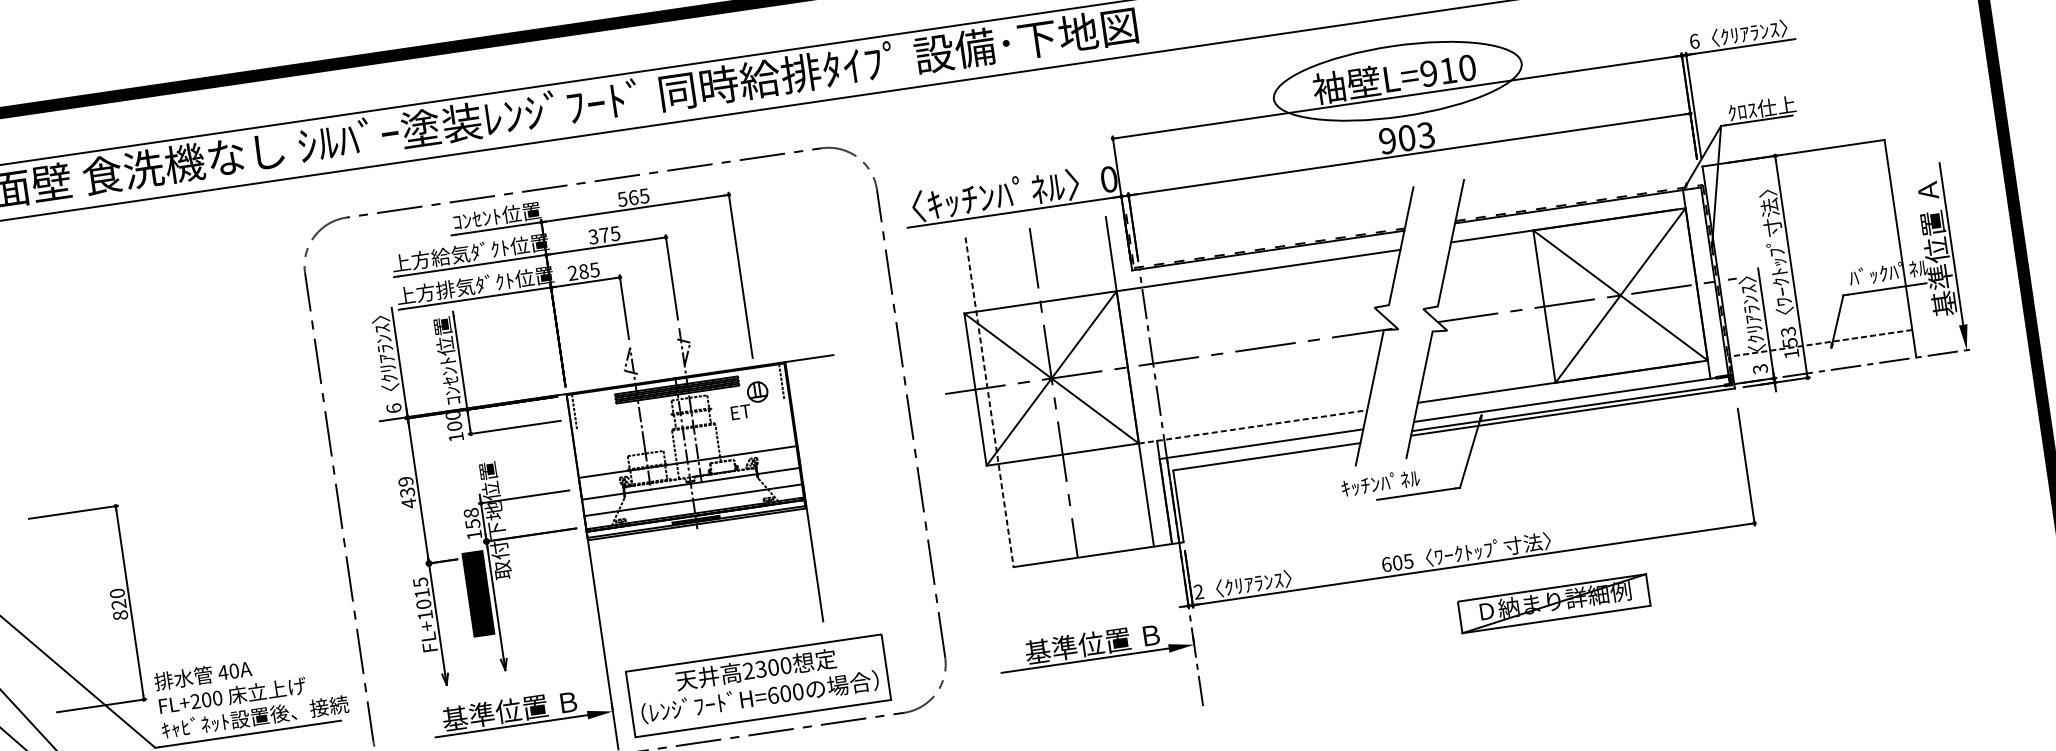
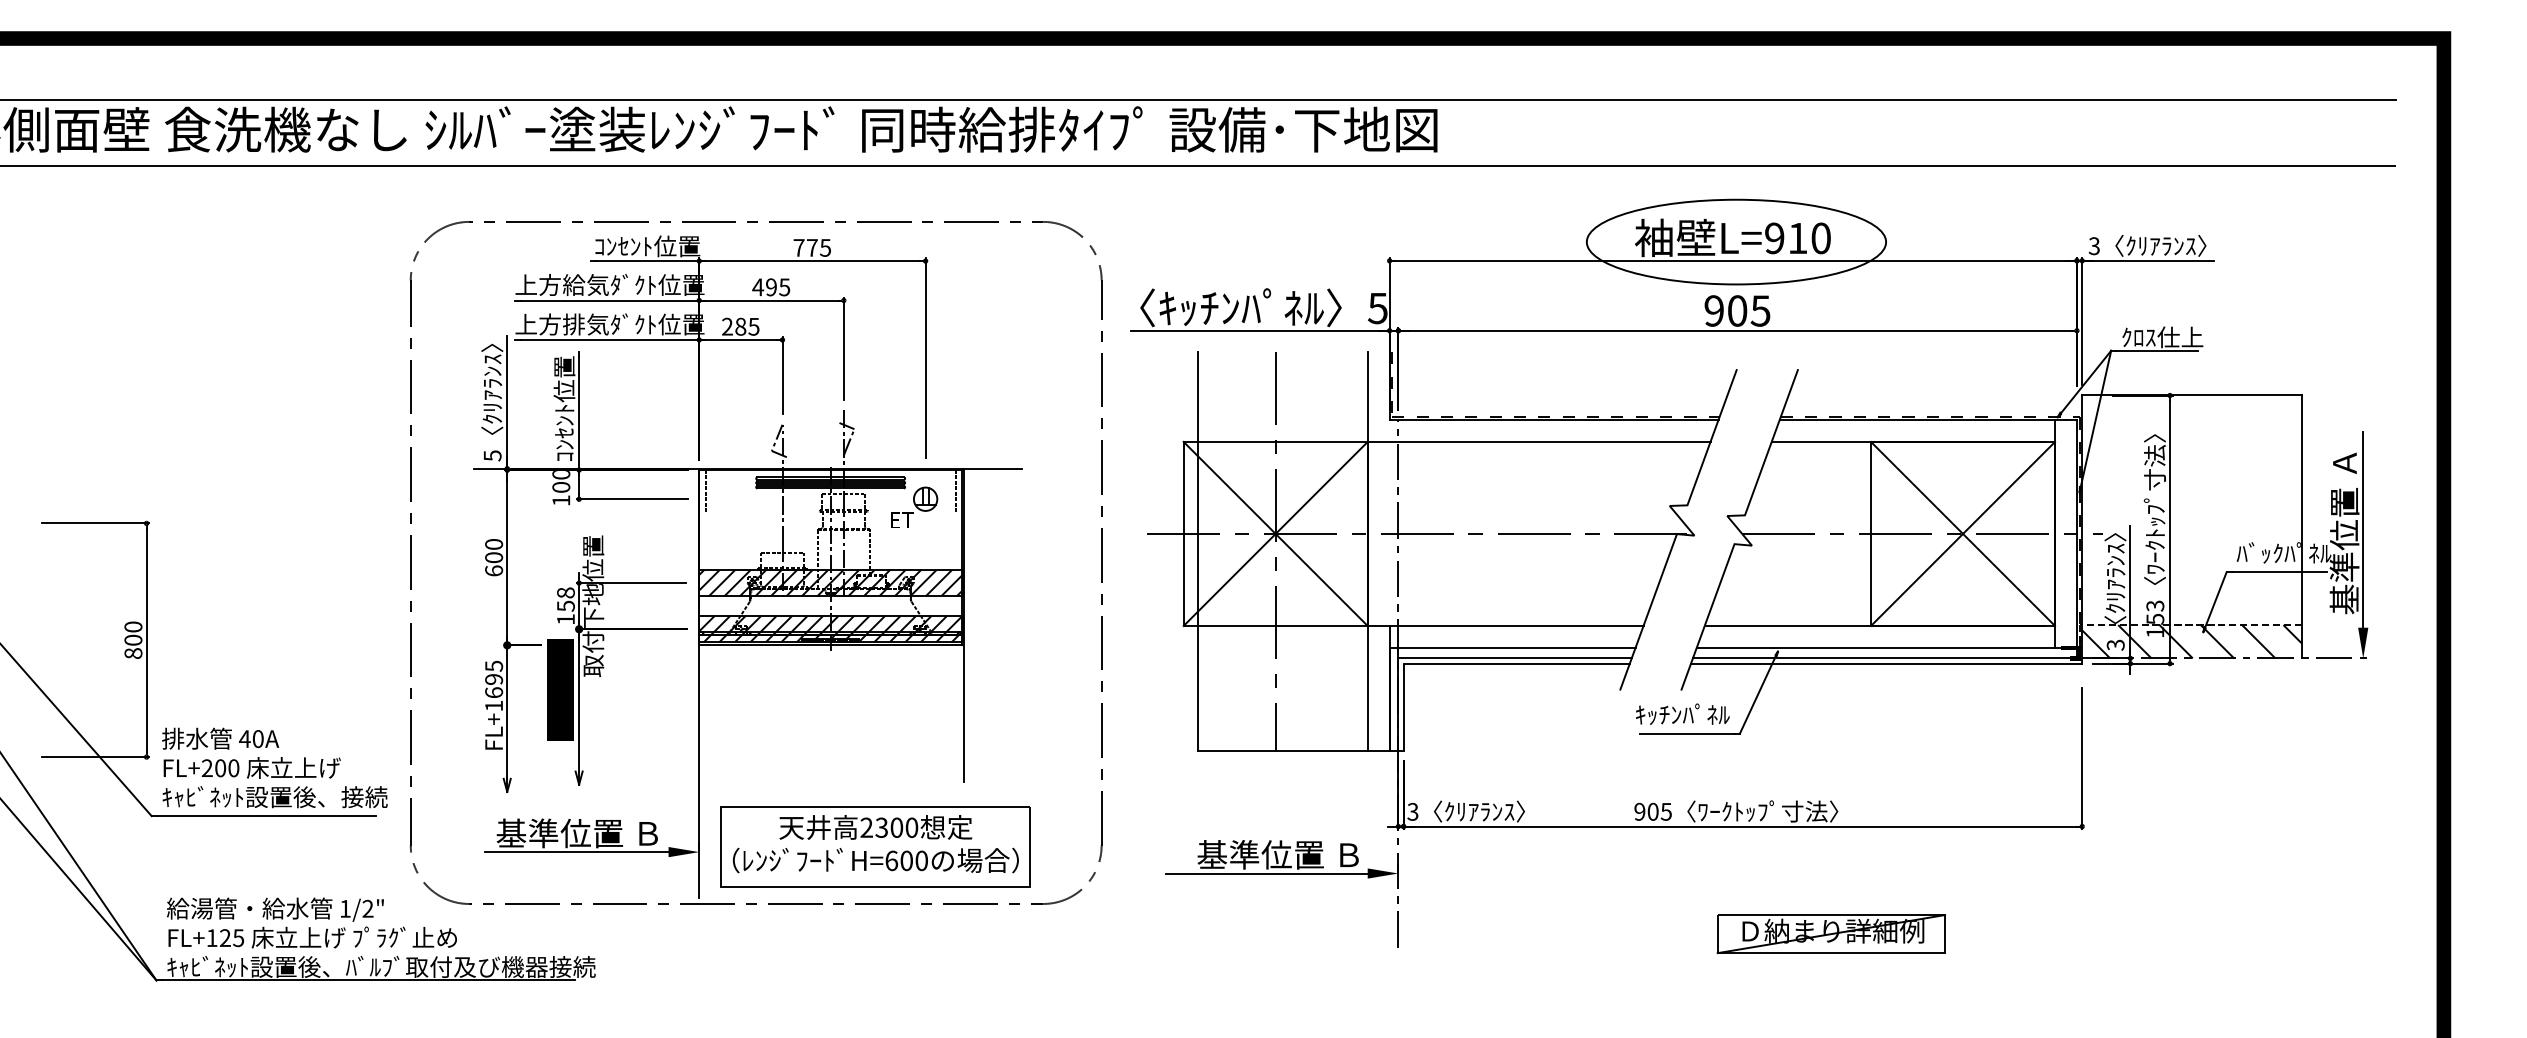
text: (1694, 41) -> (2094, 246), 6 -> 3
text: (1425, 135) -> (1760, 310), 903 -> 905
text: (1108, 179) -> (1377, 308), 0 -> 5
text: (627, 198) -> (805, 247), 565 -> 775
text: (598, 236) -> (764, 287), 375 -> 495
hatch: (1823, 356) -> (2192, 641), added
line: (989, 402) -> (1198, 551), dashed -> solid
text: (393, 408) -> (492, 455), 6 -> 5
line: (1252, 426) -> (1505, 625), dashed -> solid
line: (1264, 452) -> (1514, 658), added
hatch: (689, 472) -> (831, 582), added
text: (1380, 482) -> (1682, 713), moved
text: (407, 493) -> (494, 558), 439 -> 600
hatch: (695, 511) -> (831, 629), added
text: (1386, 564) -> (1639, 811), 605 -> 905
text: (1198, 591) -> (1412, 811), 2 -> 3
text: (423, 599) -> (494, 686), FL+1015 -> FL+1695
text: (118, 603) -> (133, 639), 820 -> 800
part: (1553, 604) -> (1830, 934), moved

